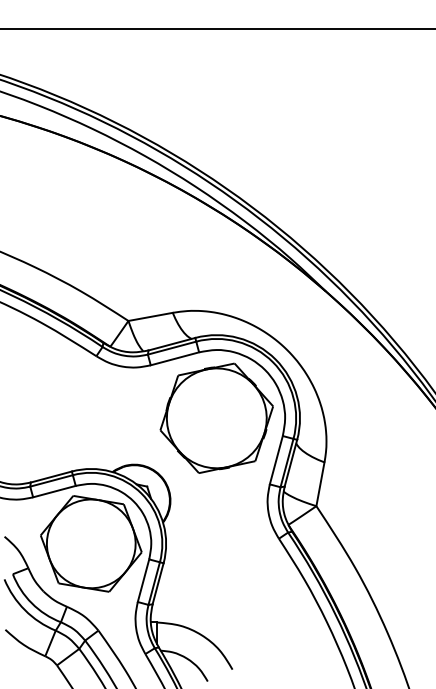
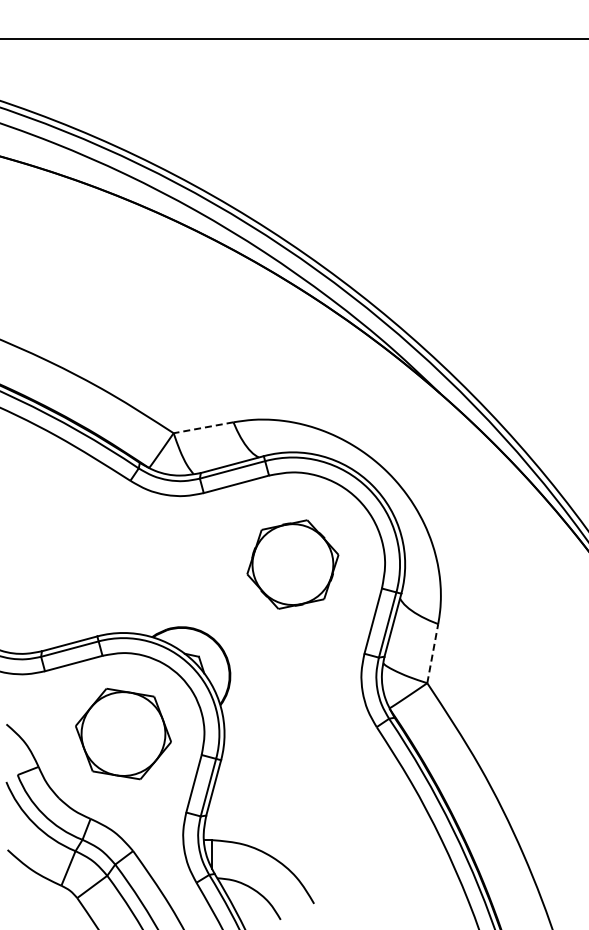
line: (150, 316) -> (203, 427), solid -> dashed
part: (216, 418) -> (292, 564), size x0.6
line: (320, 484) -> (432, 653), solid -> dashed
part: (91, 543) -> (123, 733), size x0.7

